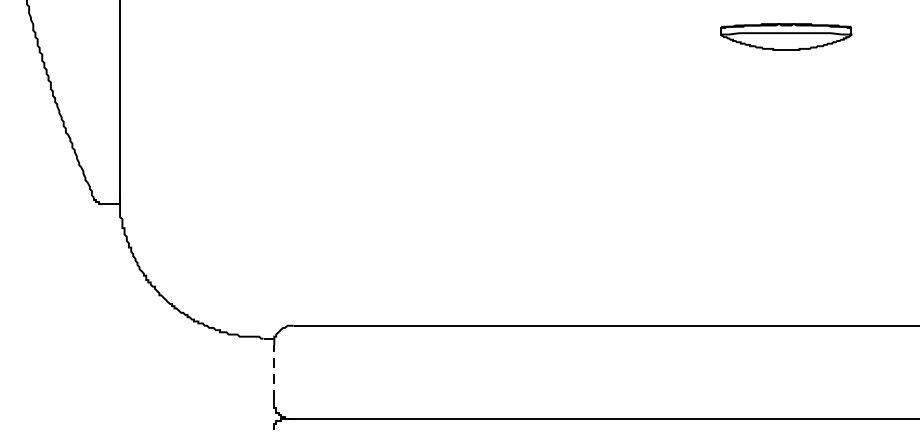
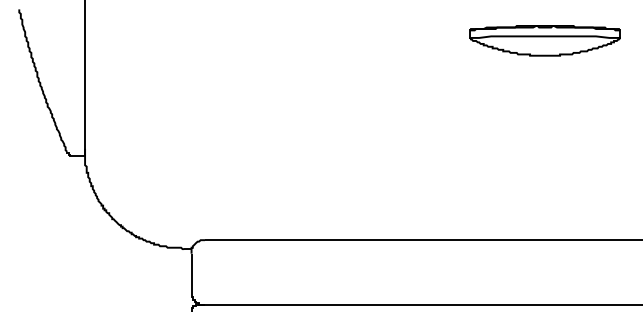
part: (785, 36) -> (544, 40), size x1.67
line: (274, 372) -> (191, 272), dashed -> solid

